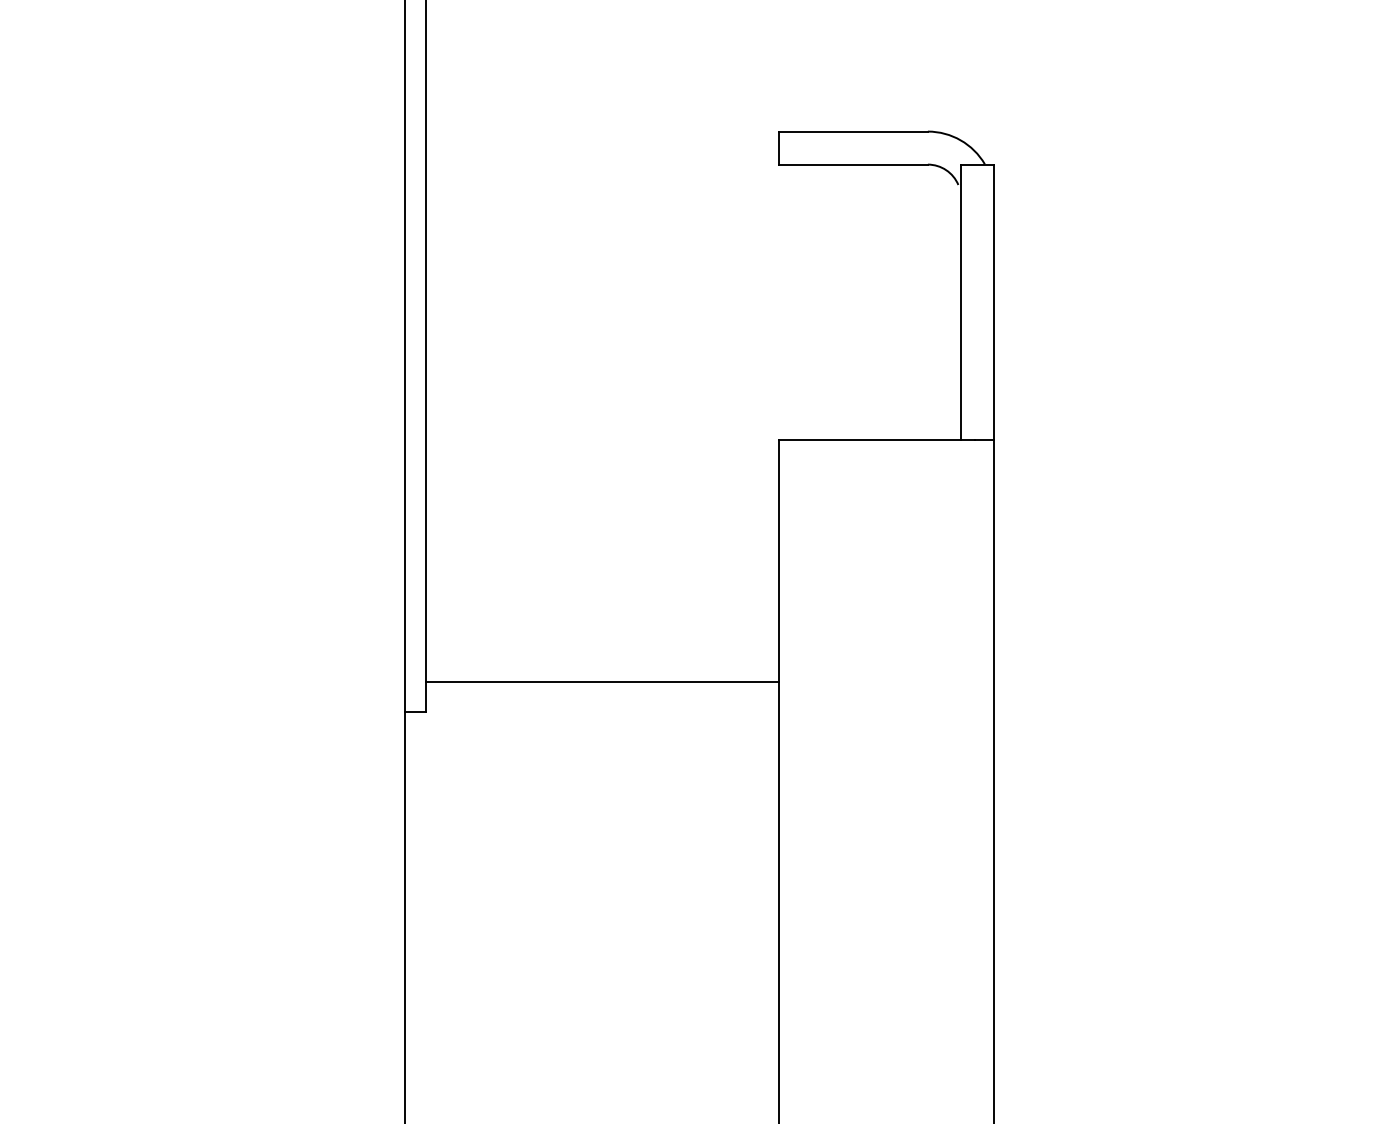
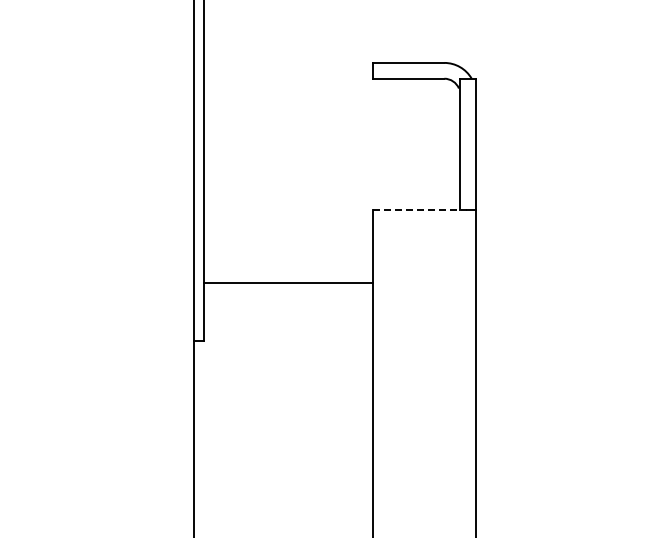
line: (875, 439) -> (419, 210), solid -> dashed
line: (602, 682) -> (288, 283), moved

